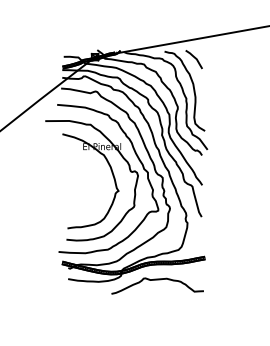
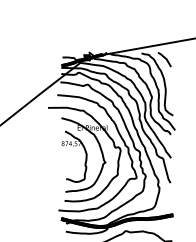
part: (77, 170) -> (73, 146), added

